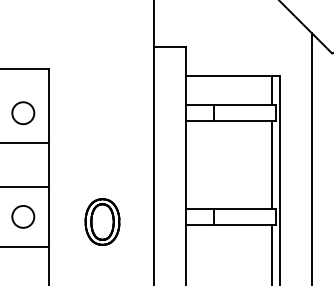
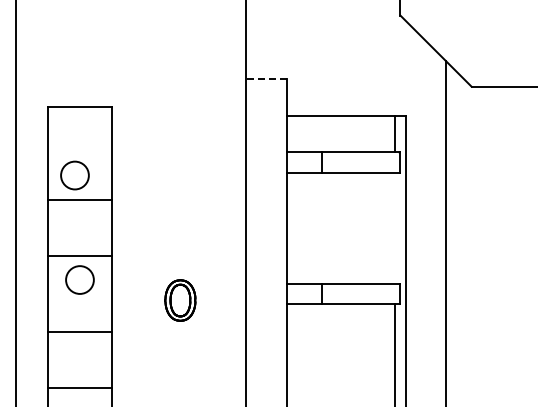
line: (169, 47) -> (265, 79), solid -> dashed
circle: (22, 113) -> (74, 175), moved
line: (272, 164) -> (395, 227), removed
circle: (22, 216) -> (79, 279), moved
part: (102, 221) -> (180, 300), size x0.7

